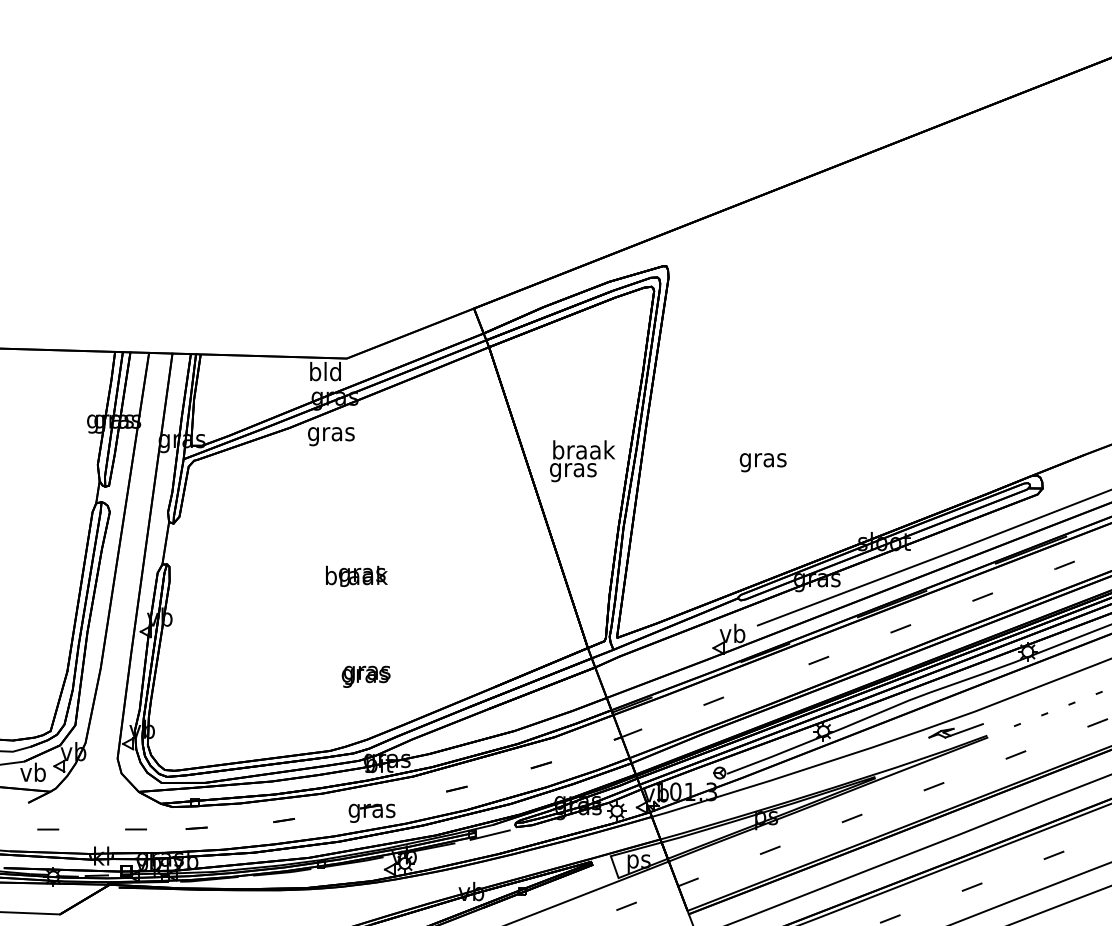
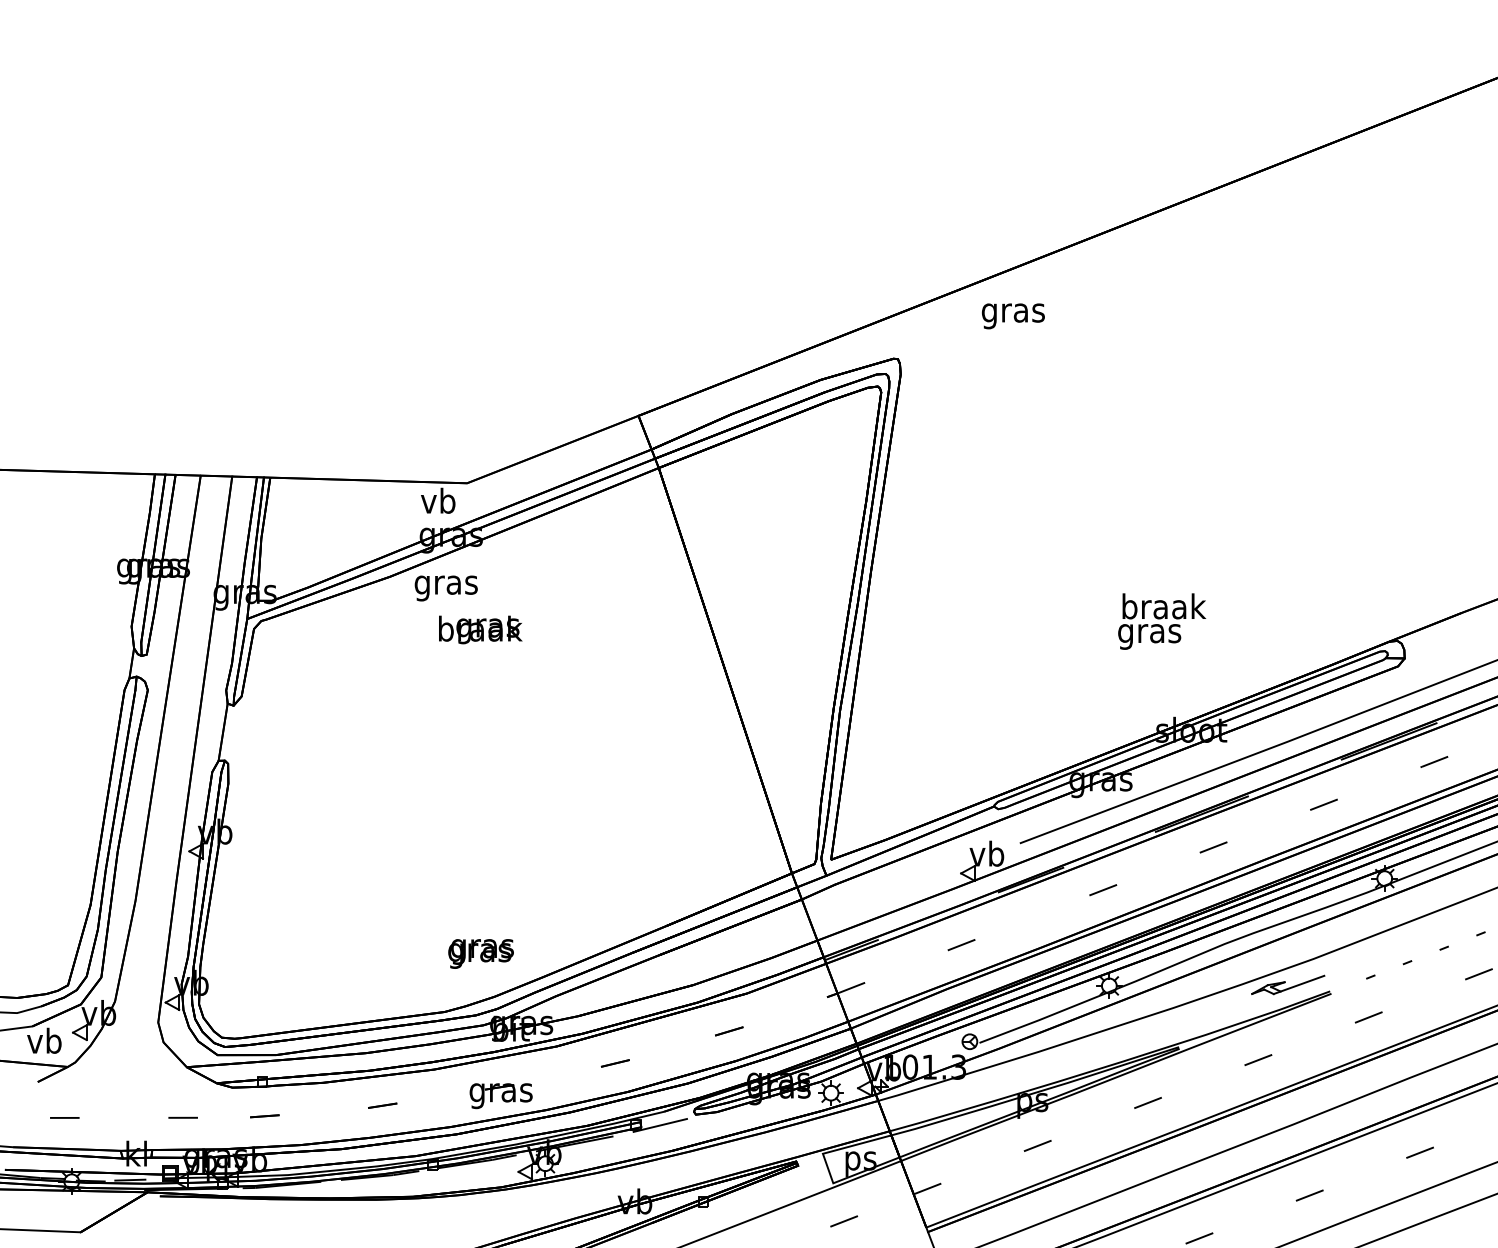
text: (325, 371) -> (438, 500), bld -> vb
text: (582, 461) -> (1162, 621), moved
text: (762, 462) -> (1012, 316), moved
text: (356, 575) -> (480, 628), moved
text: (365, 676) -> (480, 953), moved

